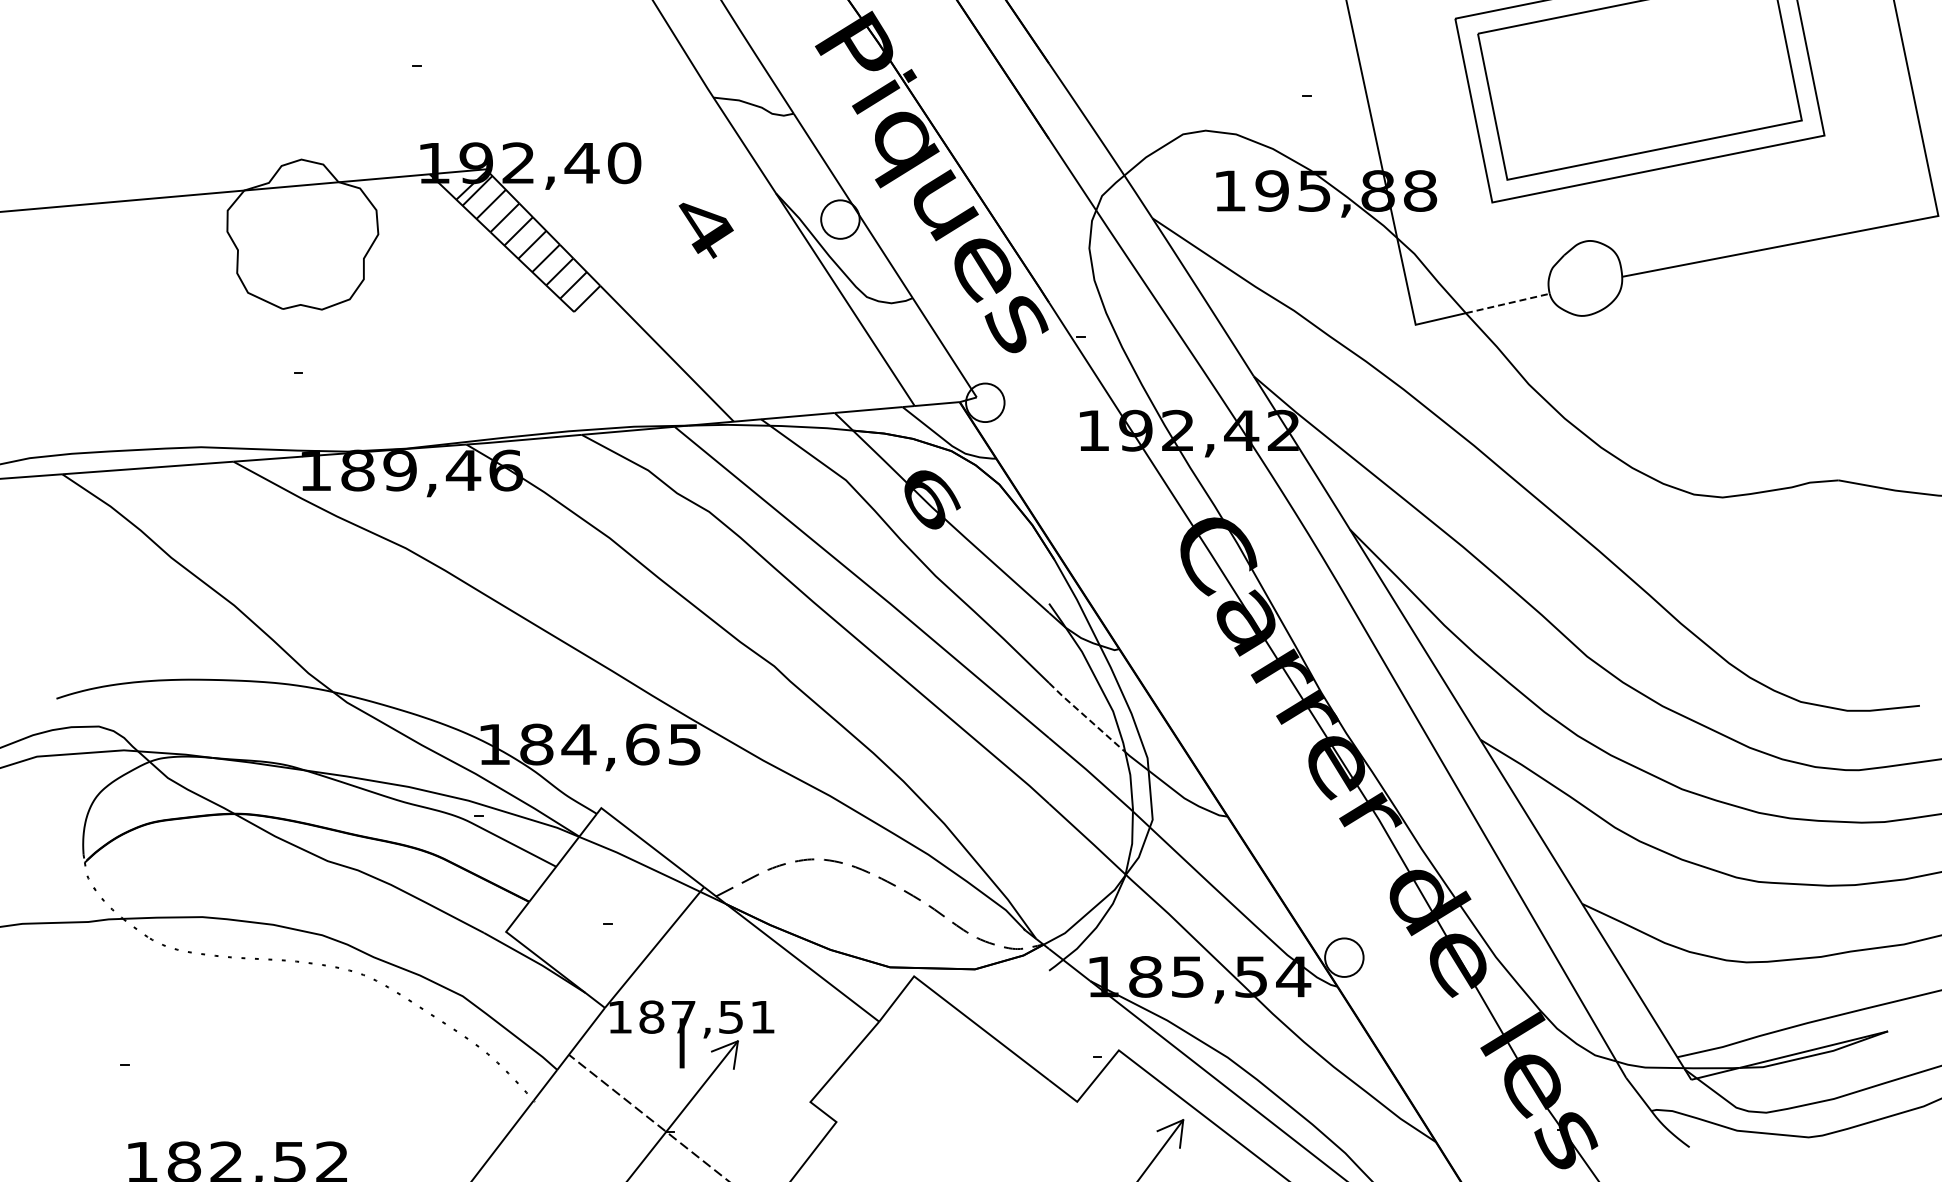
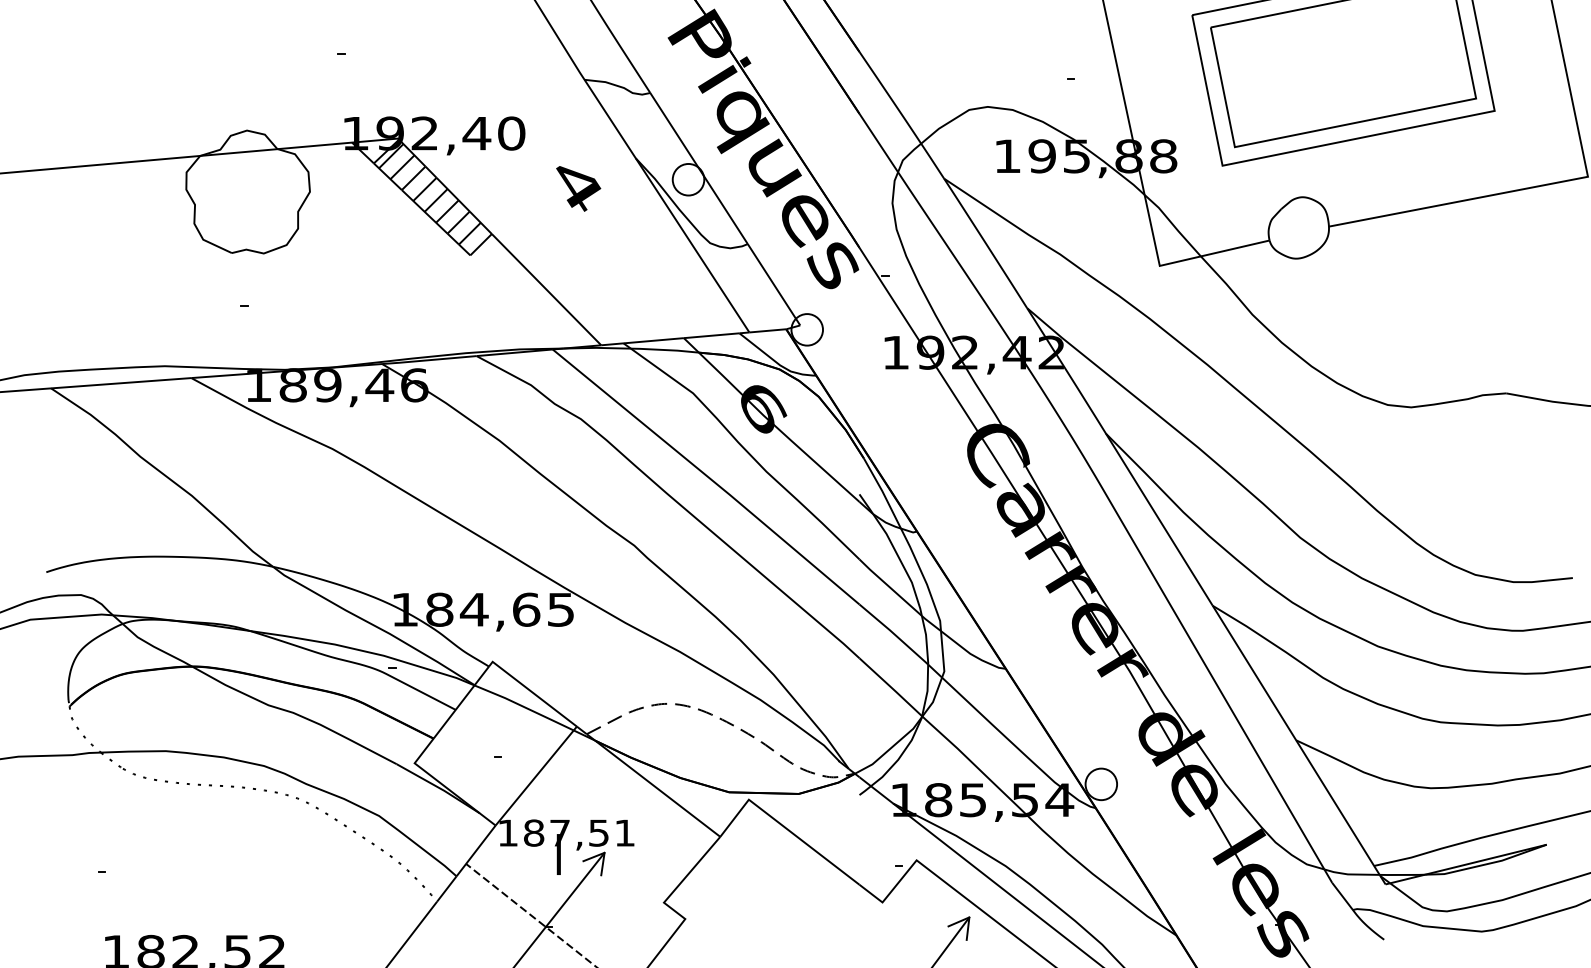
line: (1508, 303) -> (1235, 248), dashed -> solid
line: (1086, 717) -> (890, 587), dashed -> solid

